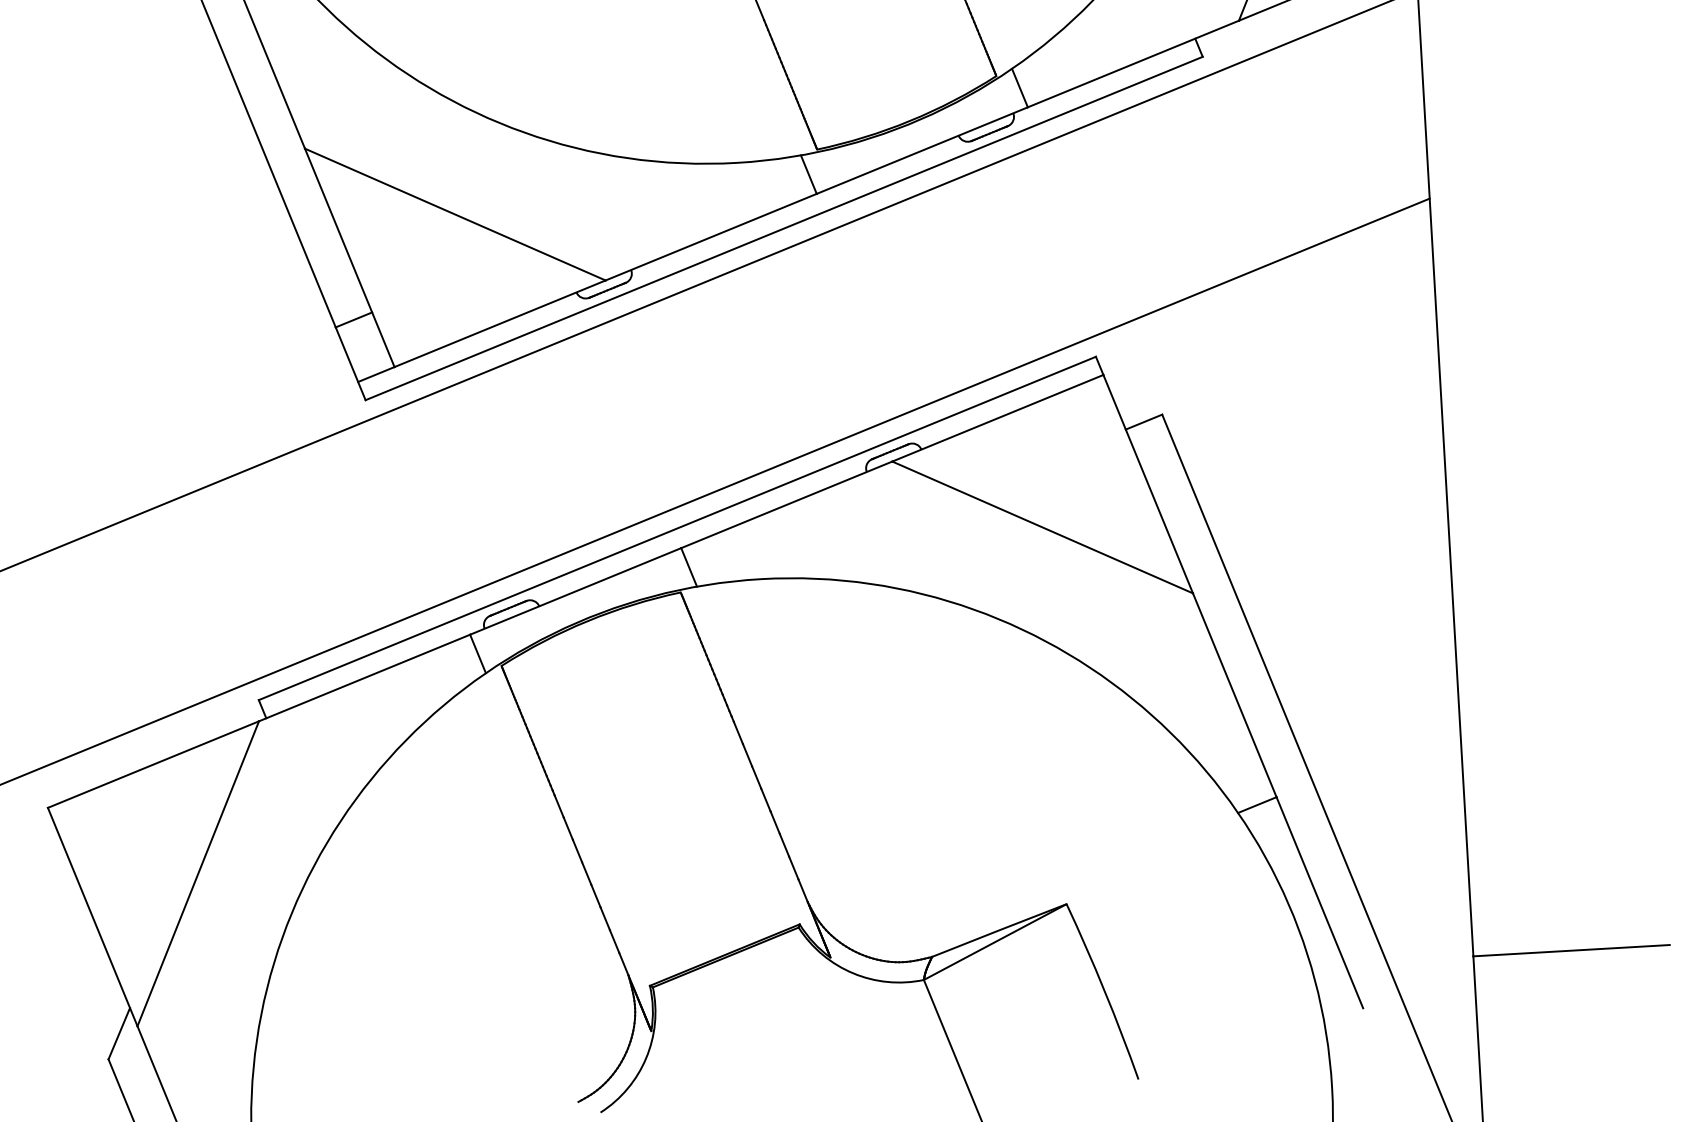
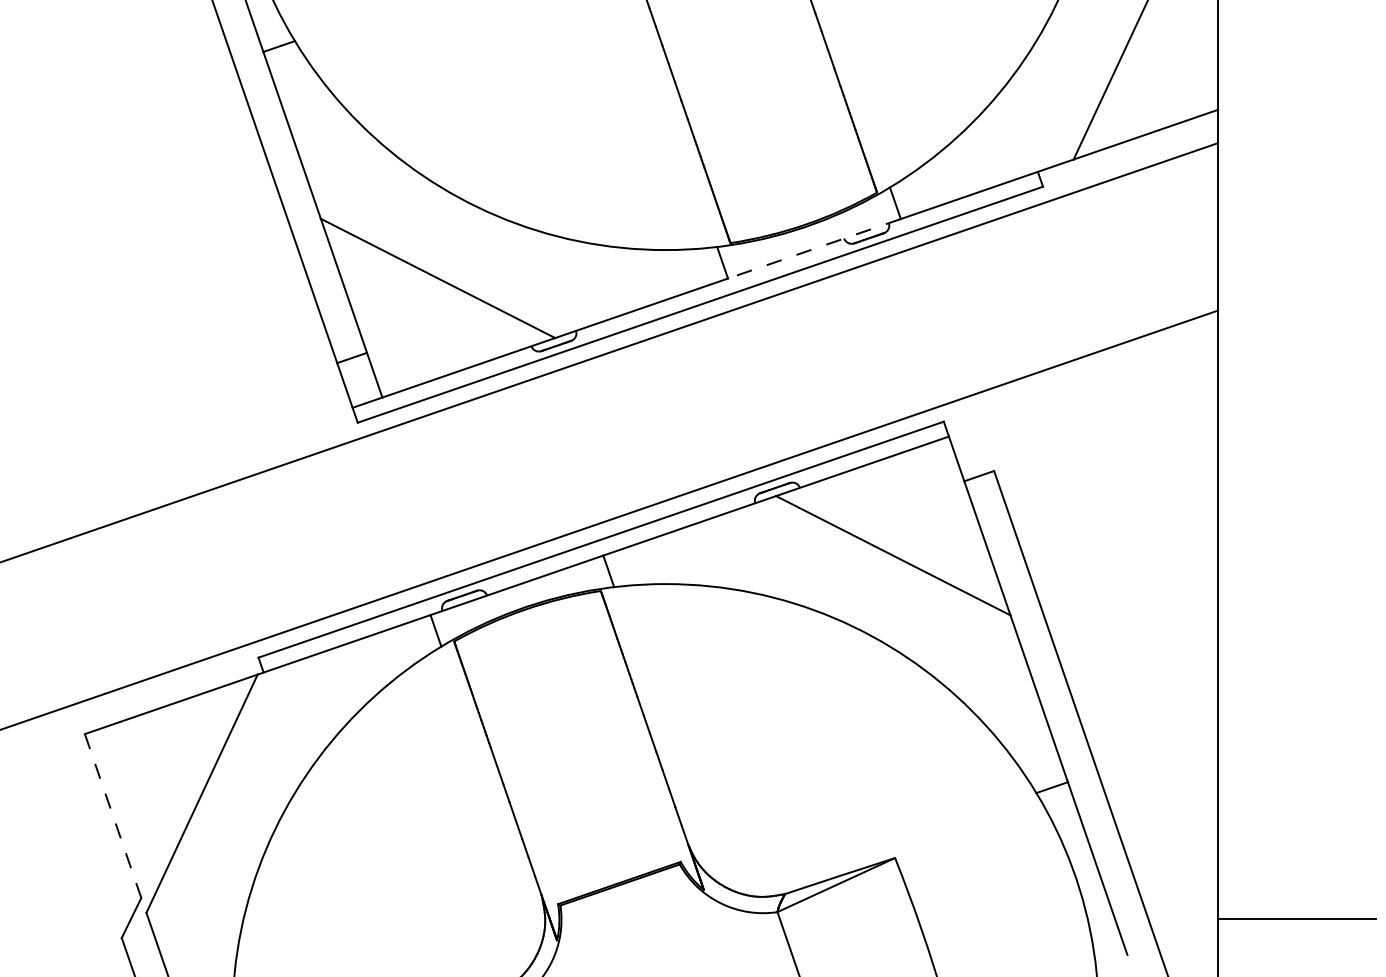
line: (921, 150) -> (813, 248), solid -> dashed
line: (92, 917) -> (115, 823), solid -> dashed

